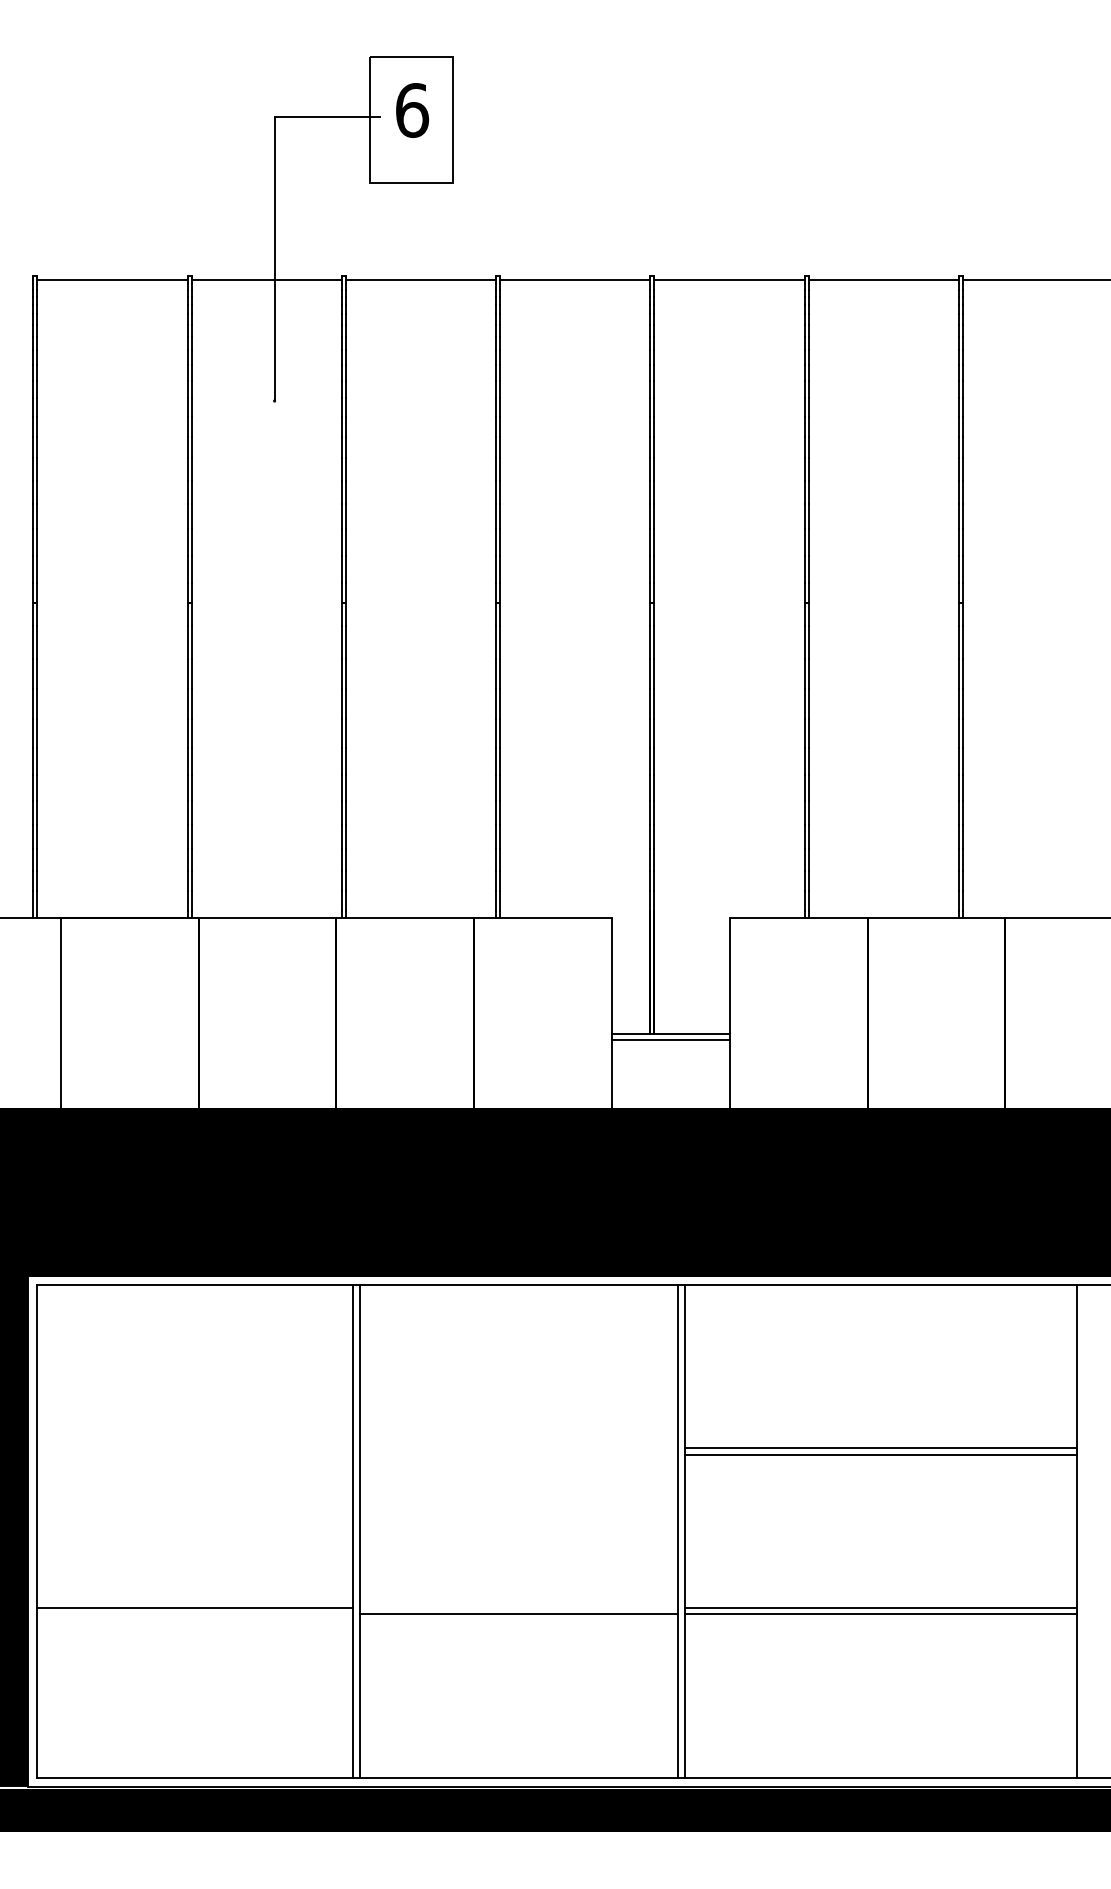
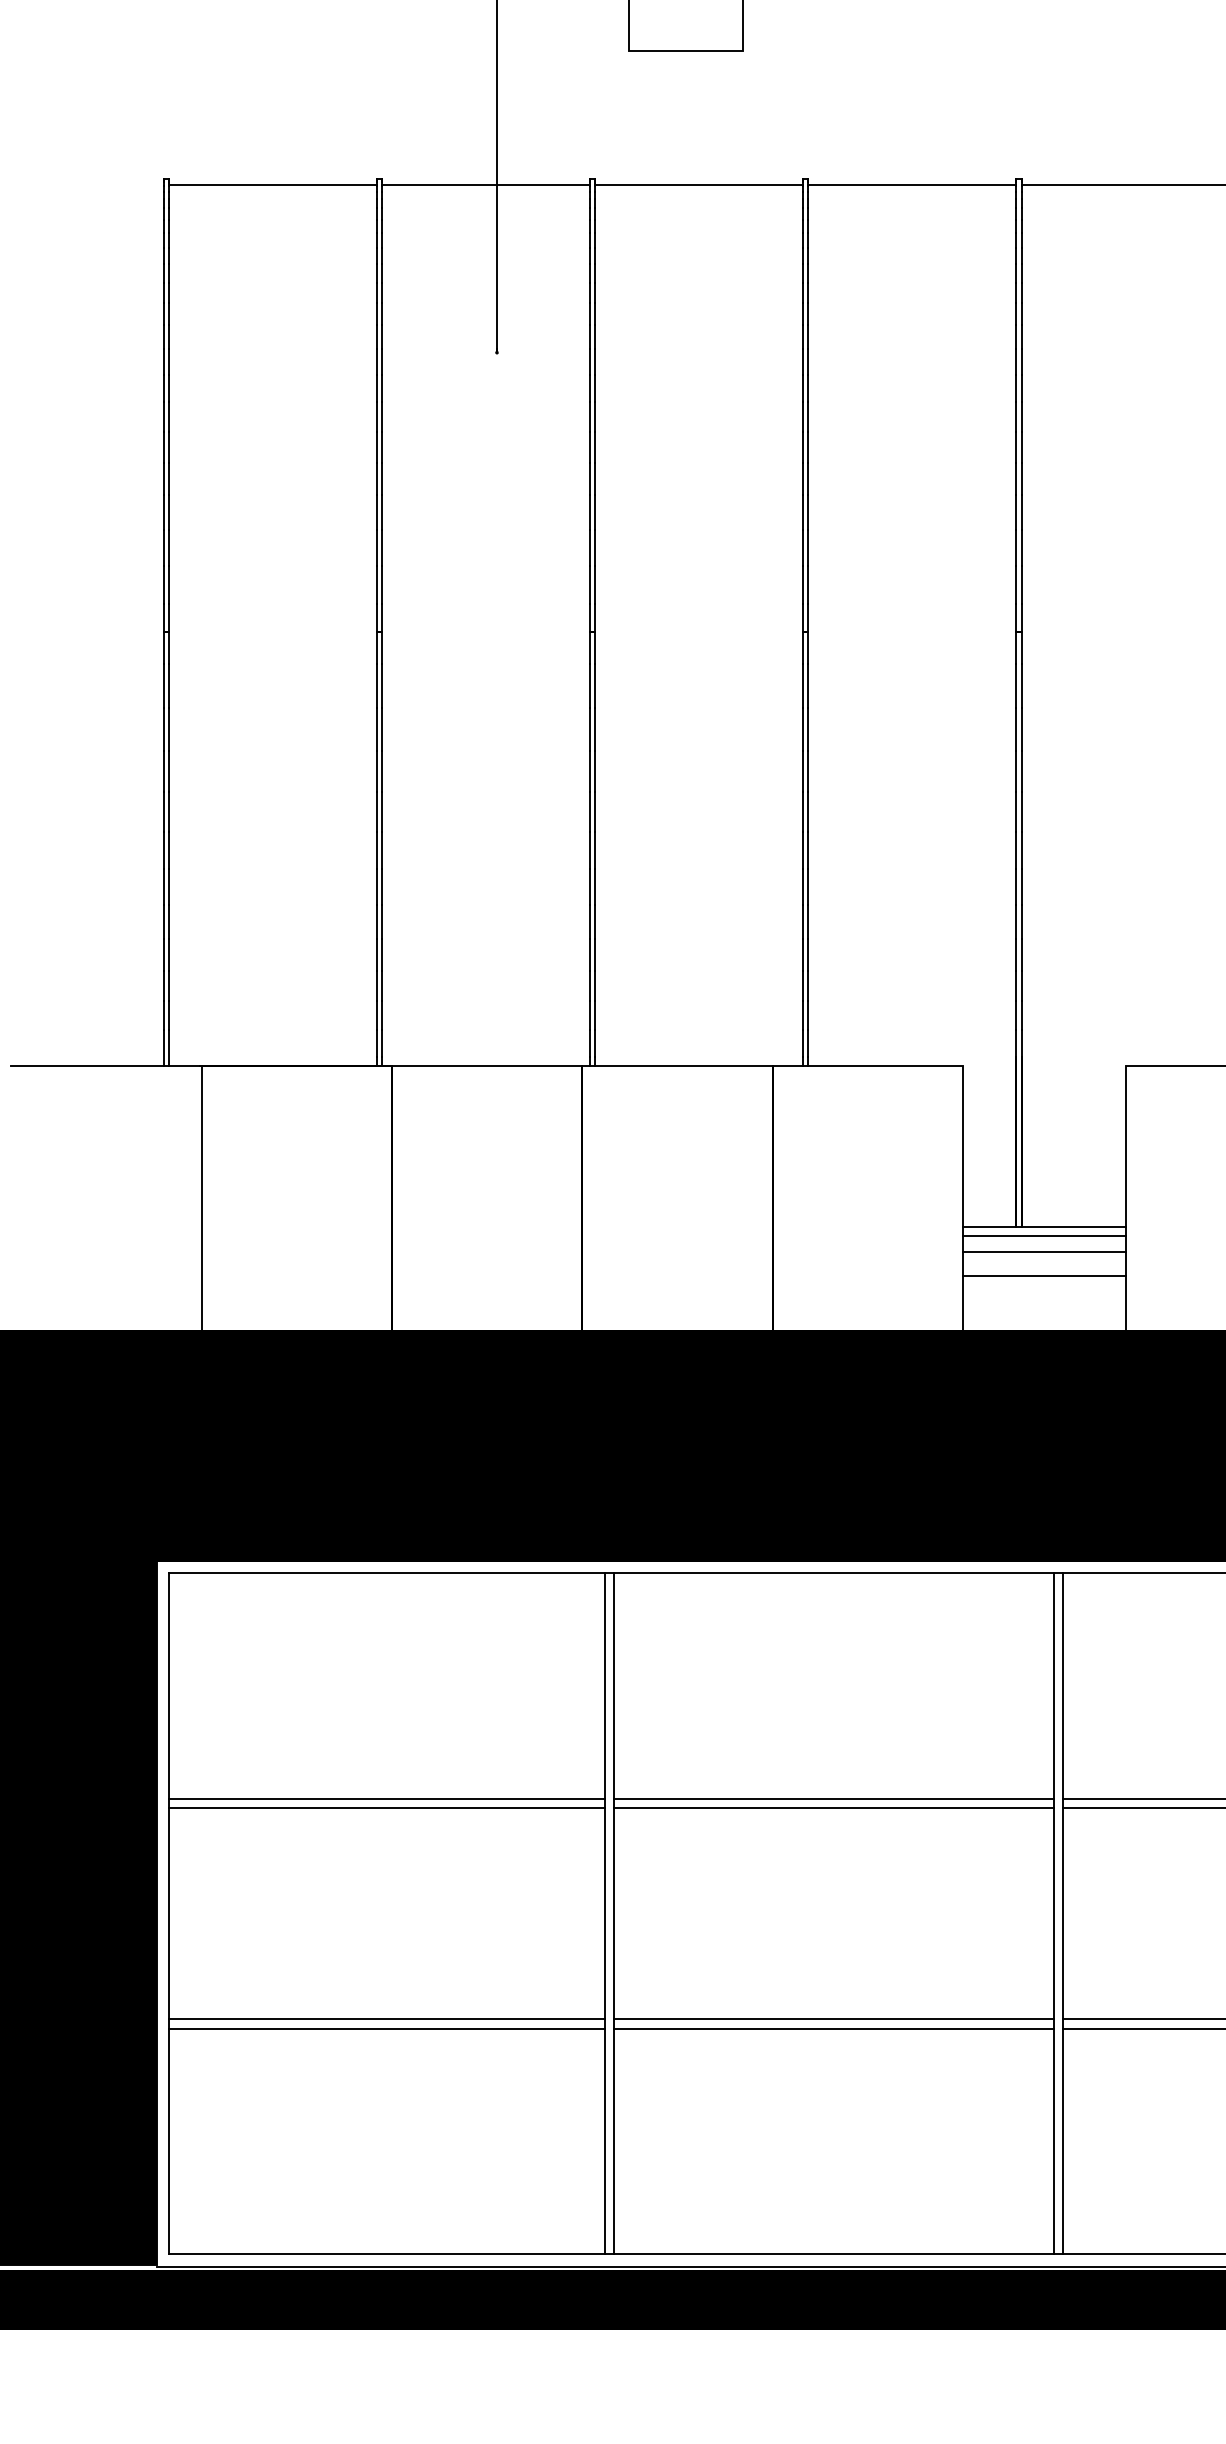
line: (670, 1052) -> (1043, 1252), added
line: (670, 1069) -> (1043, 1275), added
line: (195, 1448) -> (387, 1799), added
line: (518, 1448) -> (833, 1799), added
line: (195, 1454) -> (387, 1807), added
line: (518, 1454) -> (833, 1807), added
line: (518, 1607) -> (833, 2019), added
line: (195, 1614) -> (387, 2028), added

